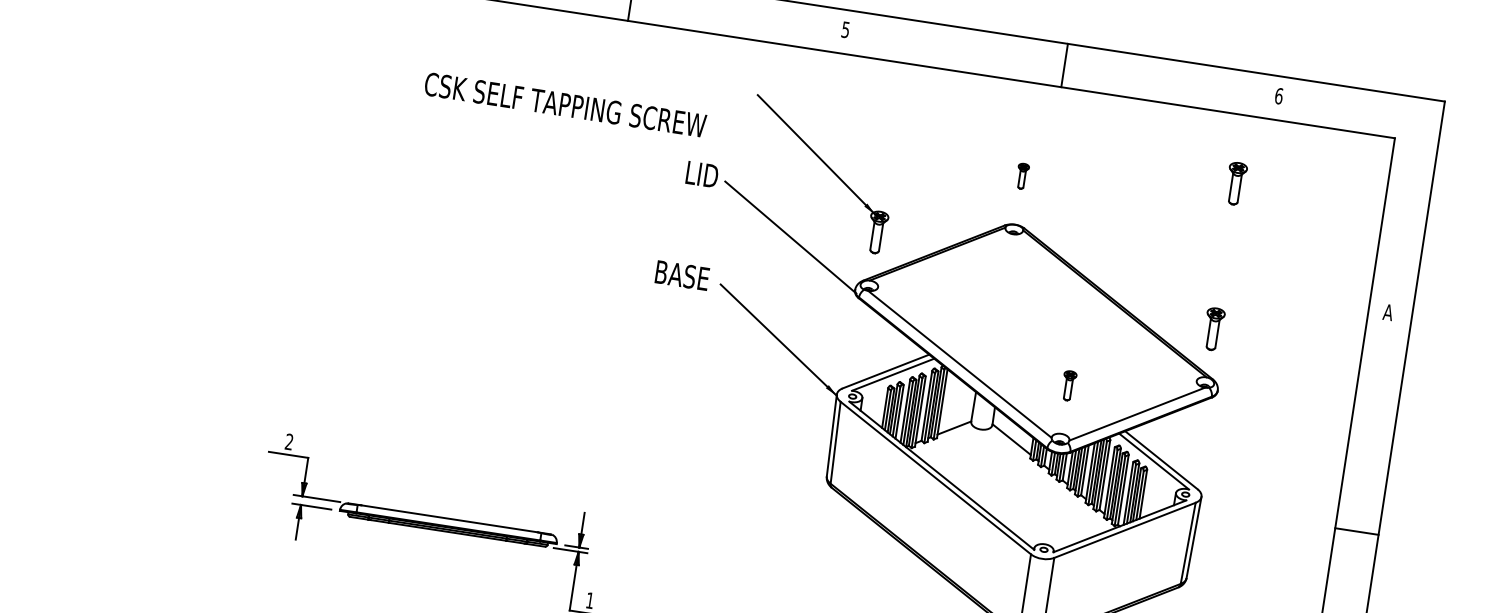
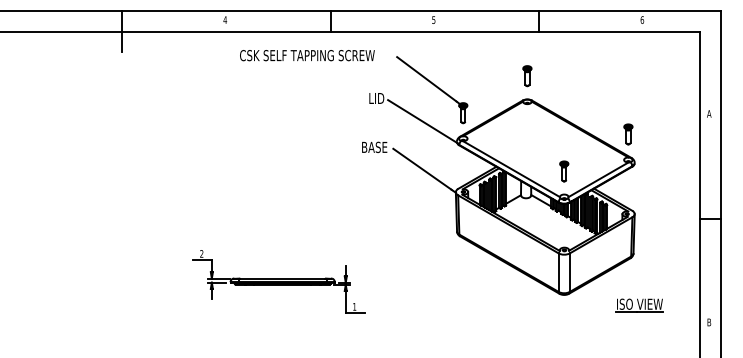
text: (565, 104) -> (307, 55), moved
part: (1022, 176) -> (527, 76), size x1.67
part: (1236, 184) -> (628, 64), removed
part: (1069, 386) -> (564, 171), size x1.43

